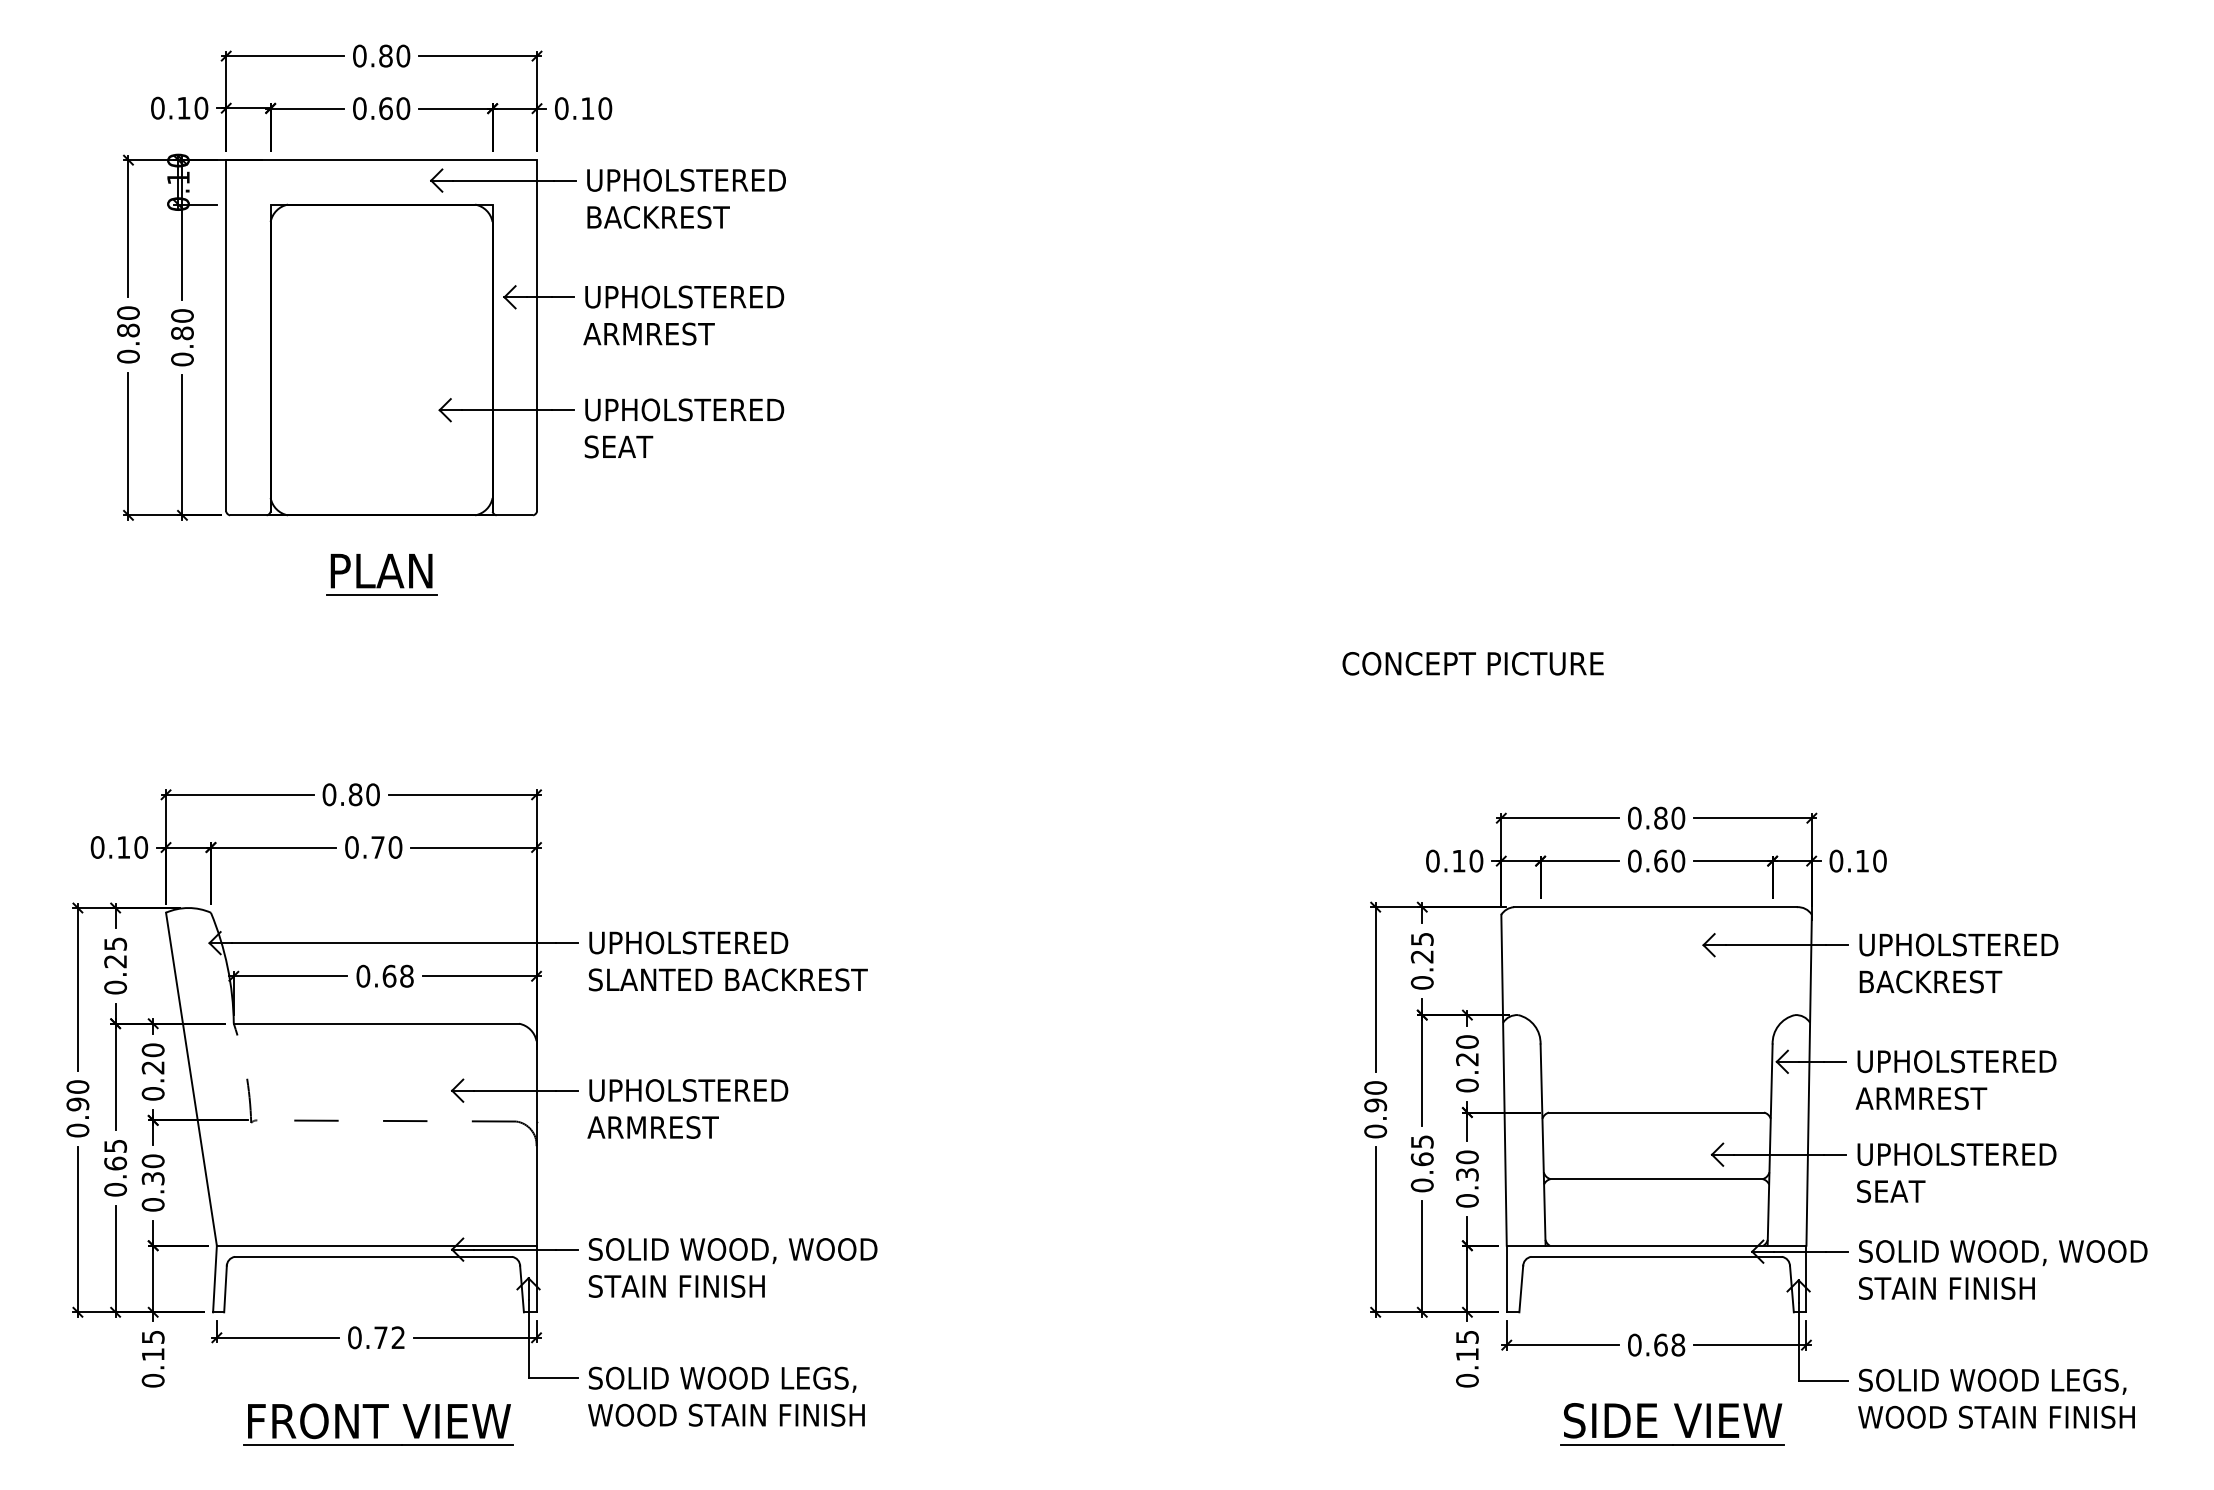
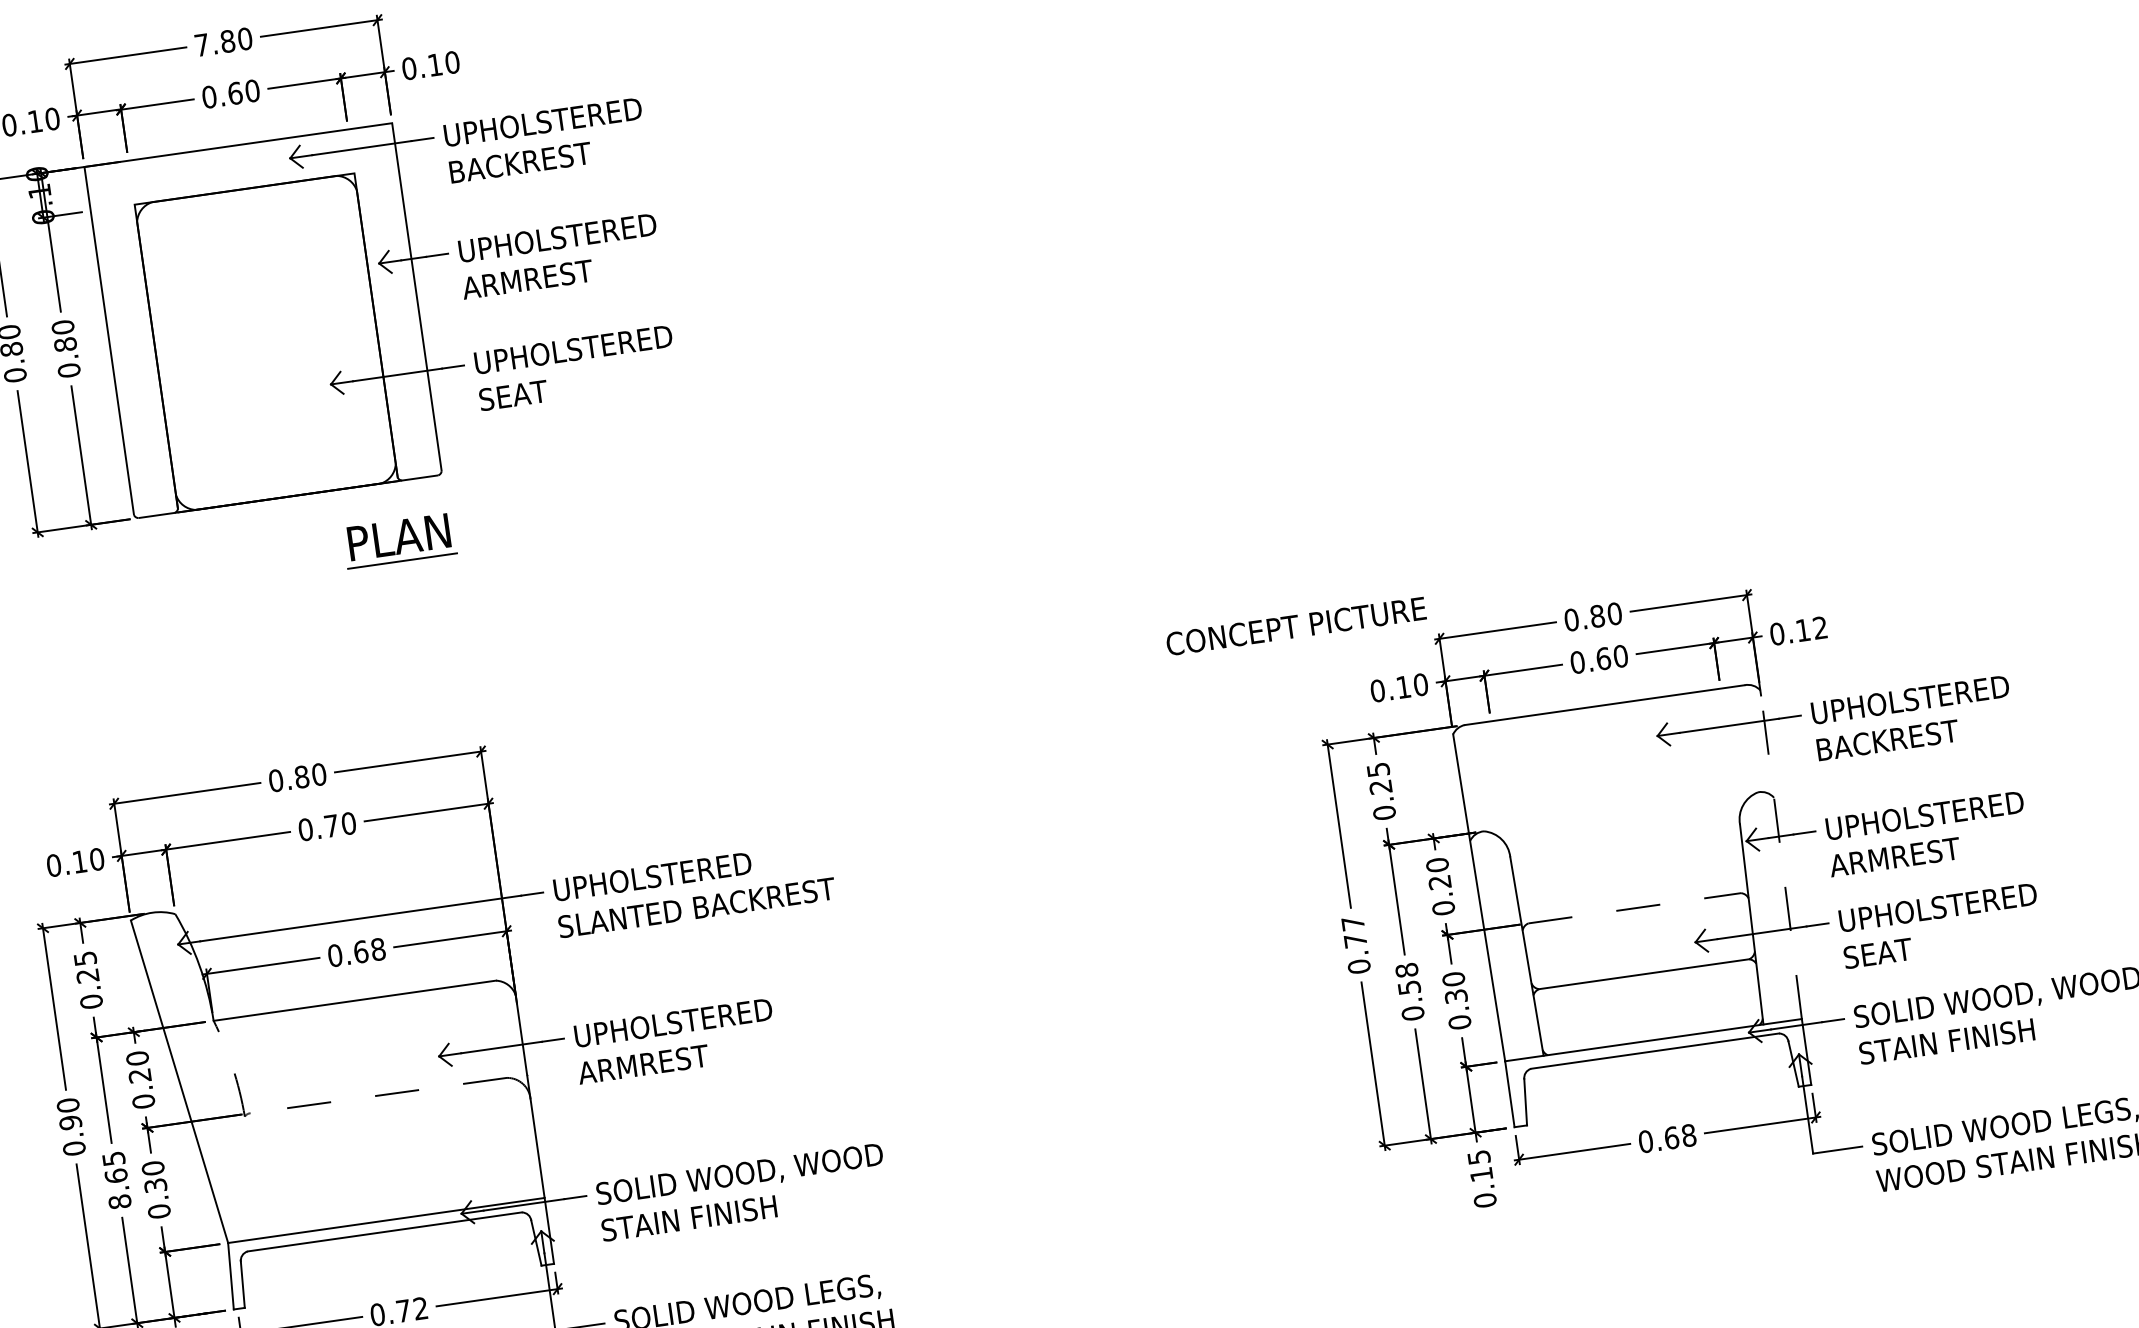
text: (359, 55) -> (201, 44), 0.80 -> 7.80
part: (381, 574) -> (399, 540), moved
text: (1472, 663) -> (1295, 626), moved
text: (1879, 860) -> (1819, 627), 0.10 -> 0.12
line: (1809, 1079) -> (1781, 854), solid -> dashed
text: (1375, 1096) -> (1354, 932), 0.90 -> 0.77
line: (1657, 1112) -> (1635, 908), solid -> dashed
text: (1421, 1150) -> (1407, 979), 0.65 -> 0.58
text: (115, 1189) -> (119, 1201), 0.65 -> 8.65
part: (1679, 1420) -> (1700, 1209), removed

